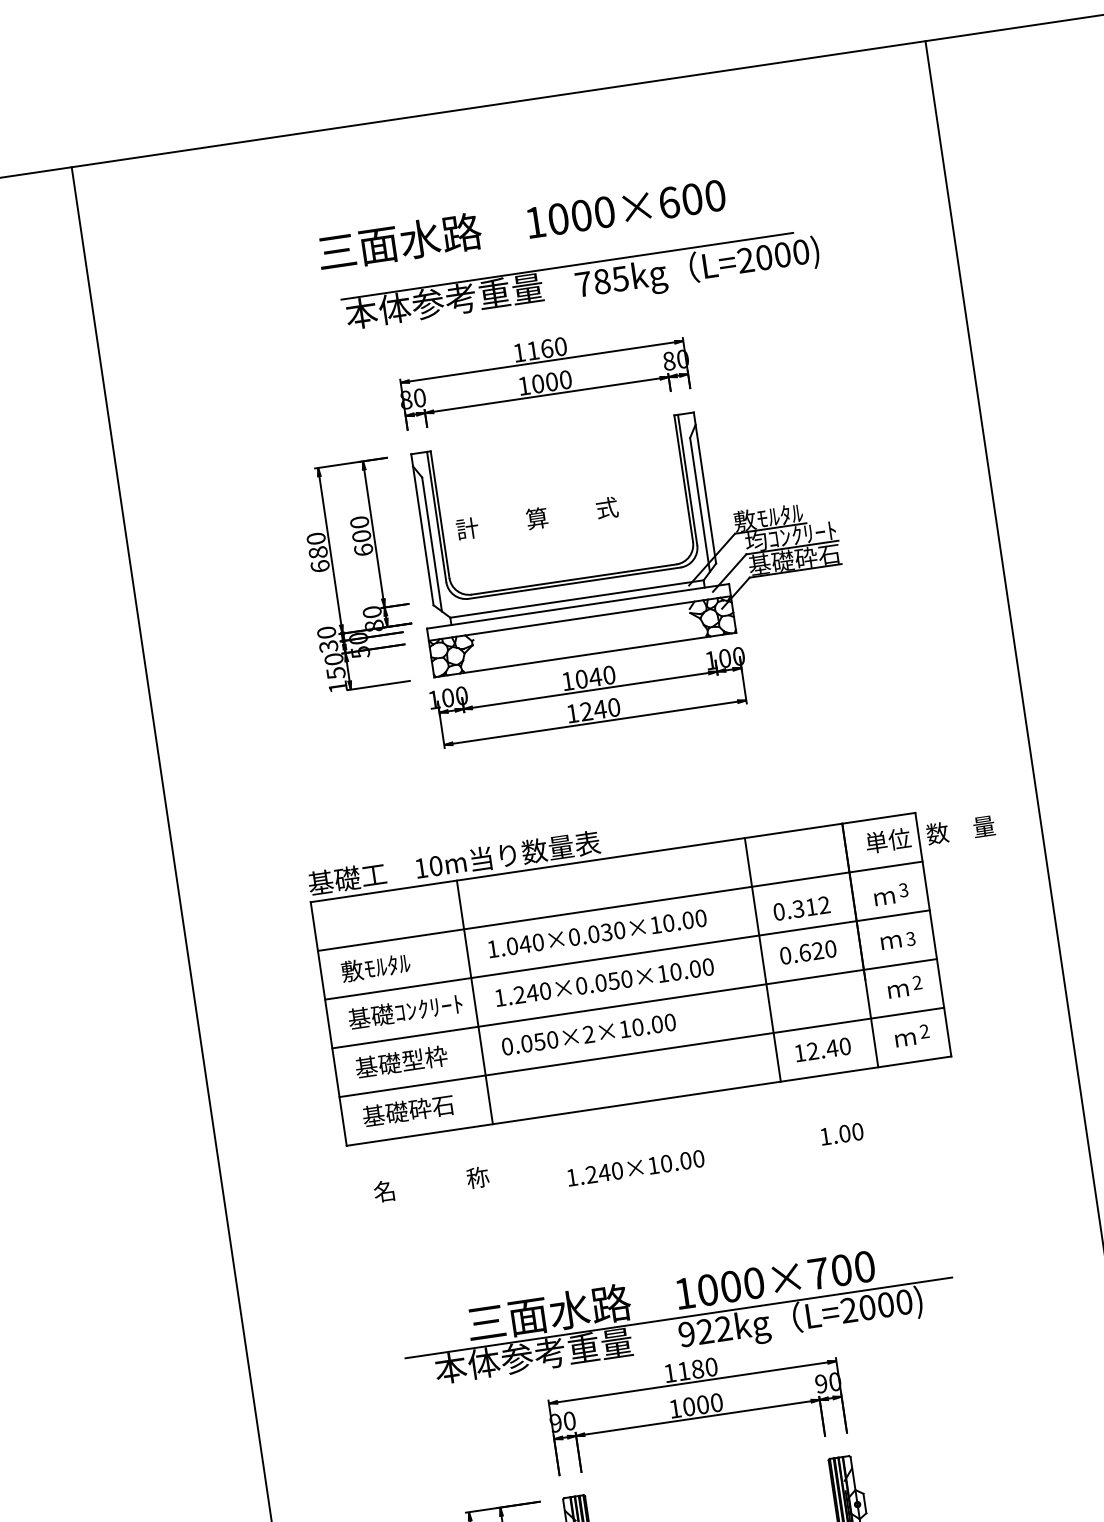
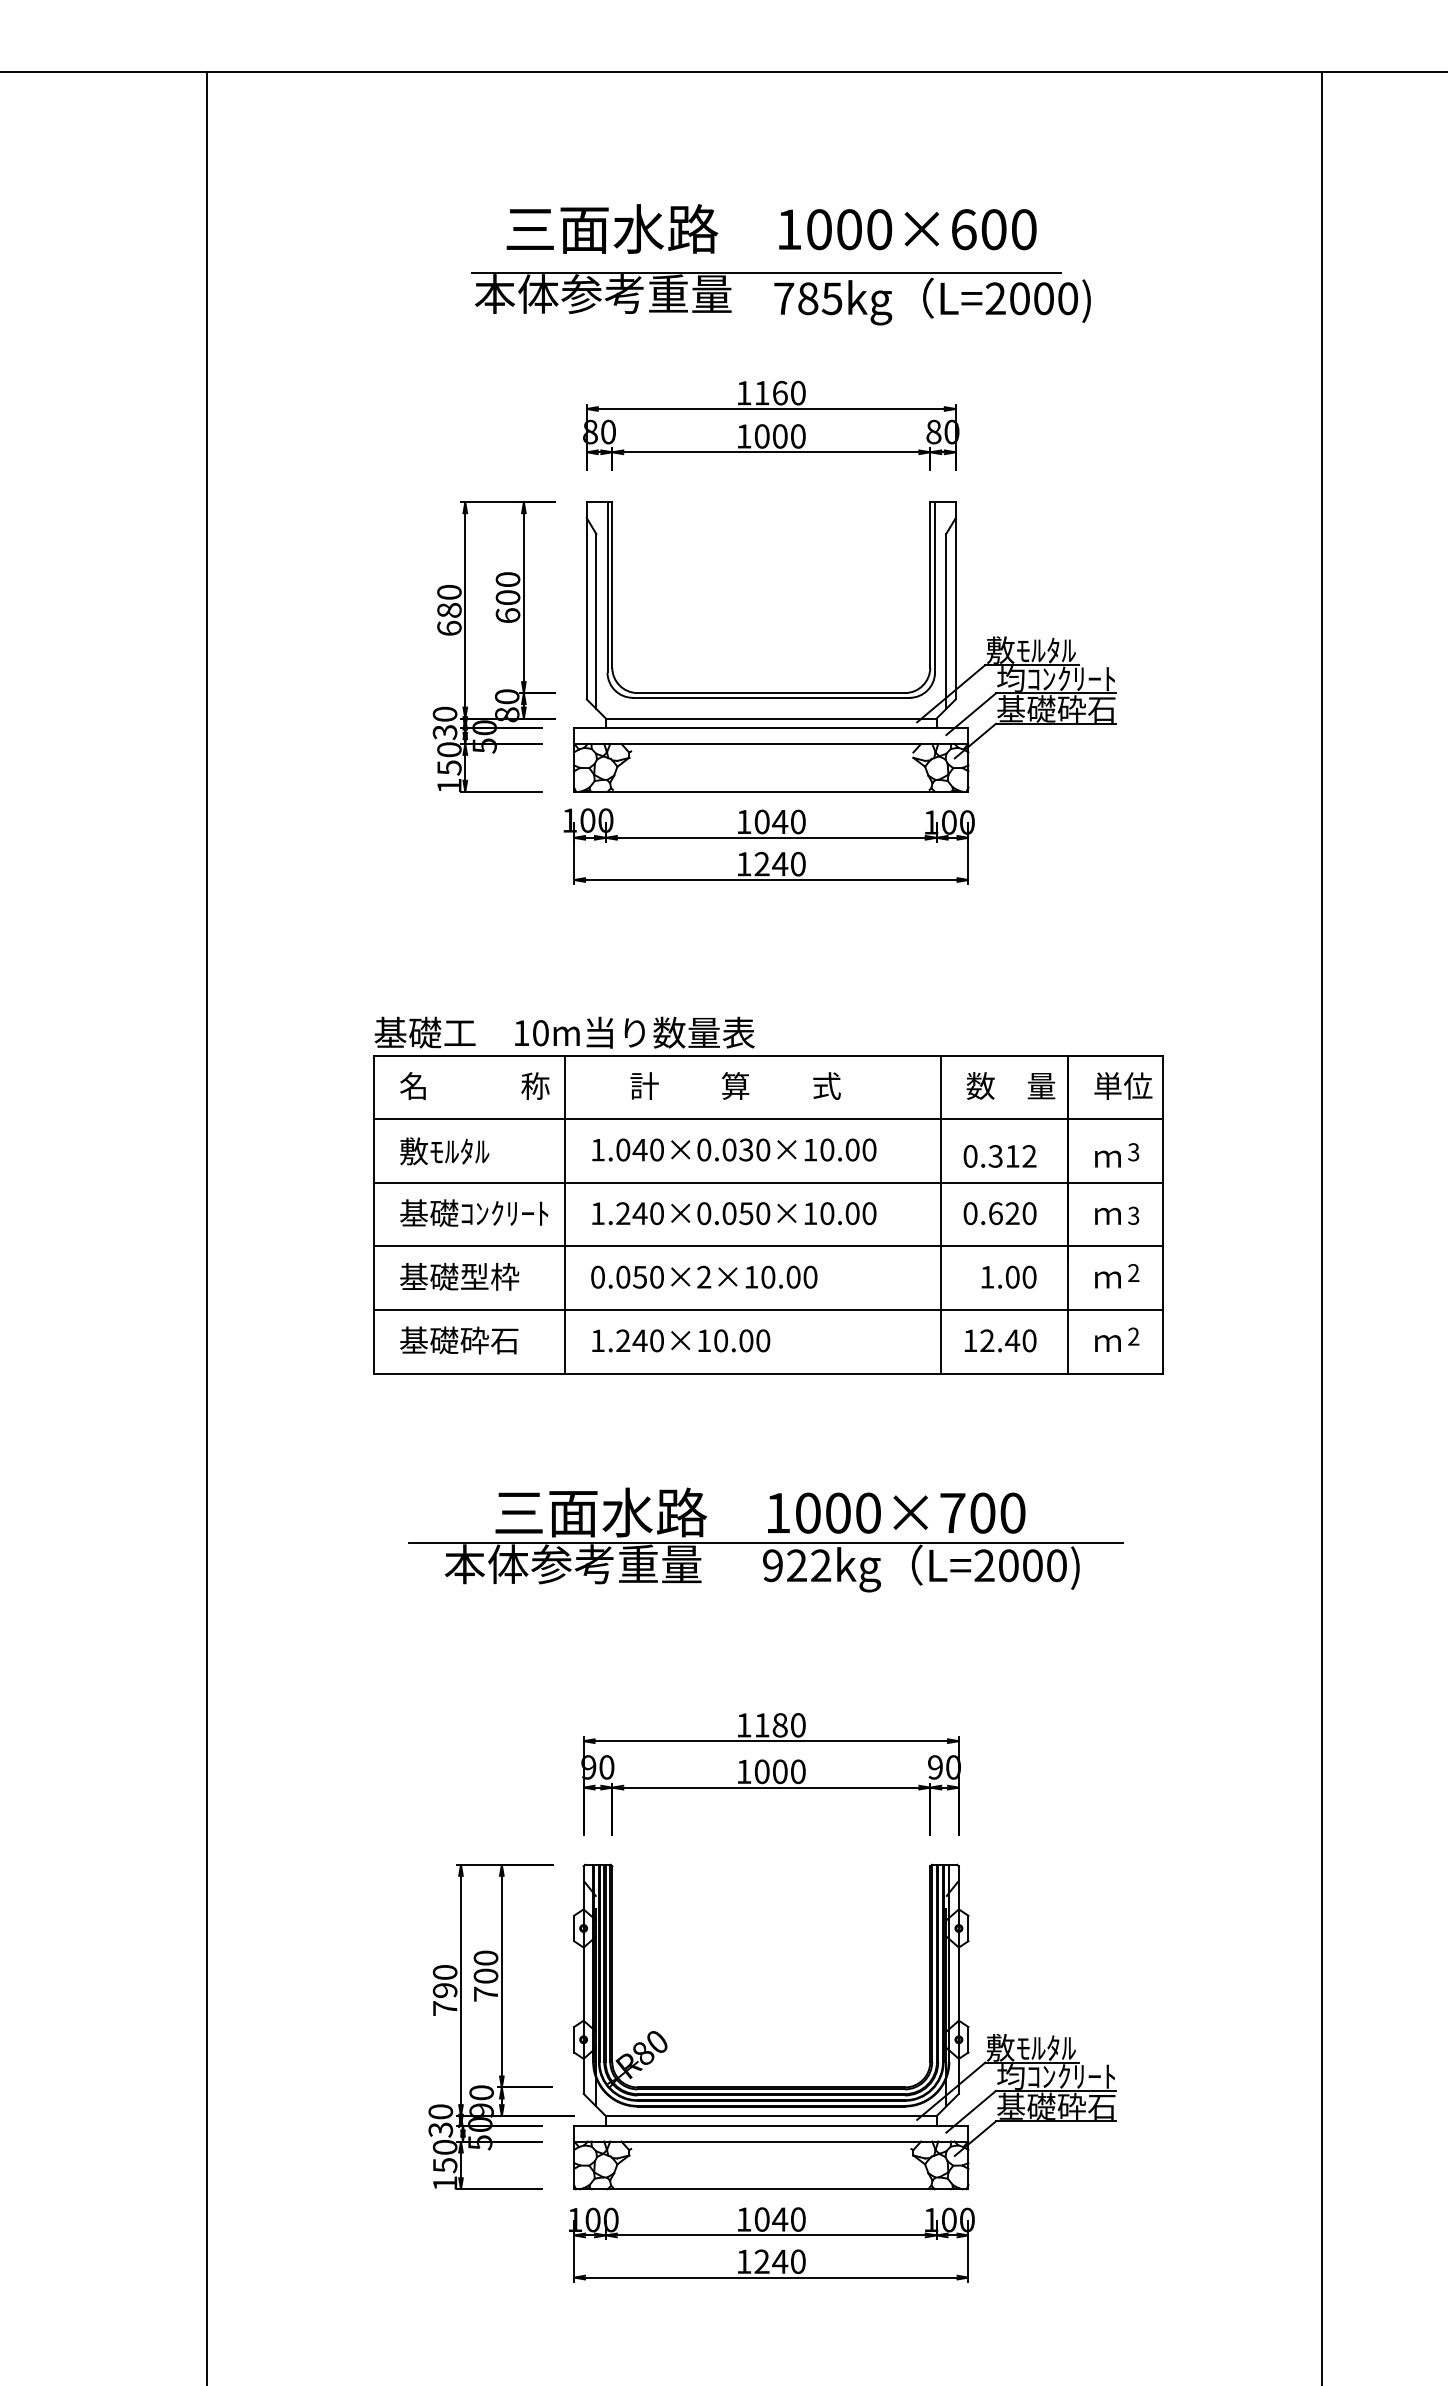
part: (580, 284) -> (780, 298), moved
text: (537, 518) -> (735, 1085), moved
text: (960, 829) -> (1010, 1085), moved
text: (841, 1133) -> (1008, 1276), moved
text: (636, 1167) -> (681, 1340), moved
text: (431, 1184) -> (474, 1085), moved
part: (678, 1315) -> (765, 1539), moved

